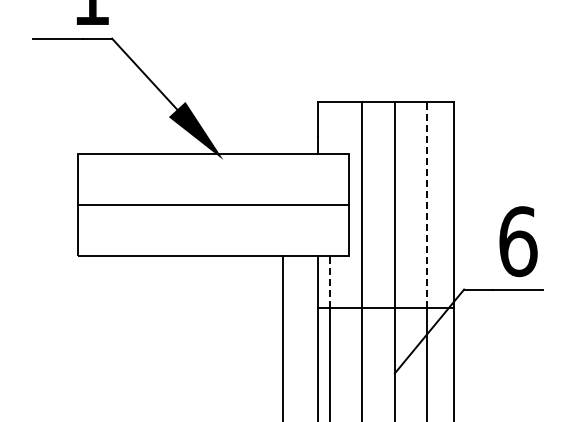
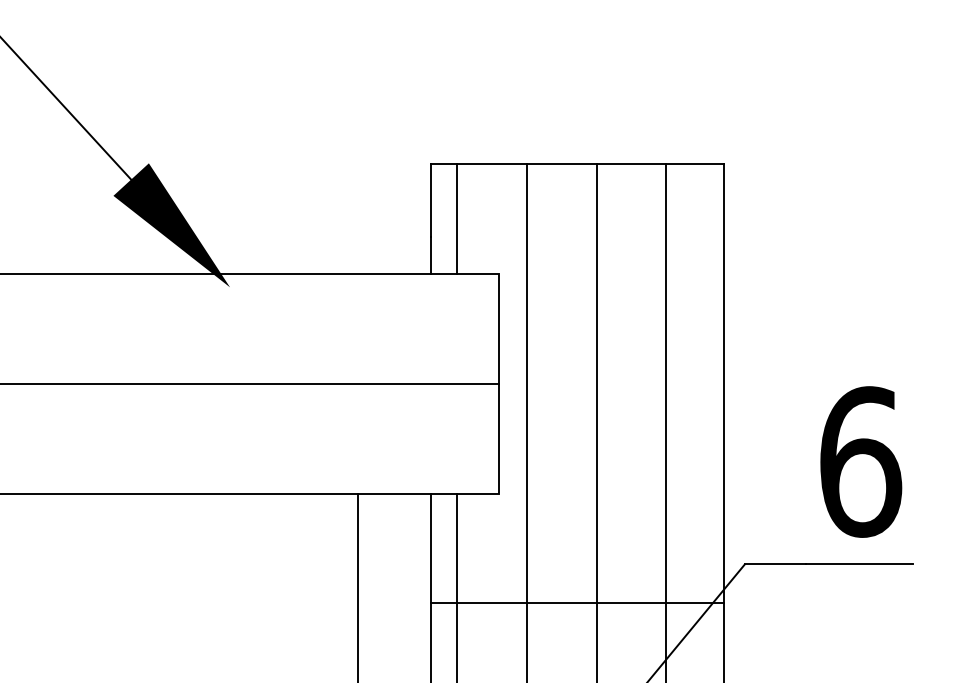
line: (329, 127) -> (456, 217), added
line: (427, 205) -> (666, 384), dashed -> solid
line: (329, 282) -> (456, 549), dashed -> solid

